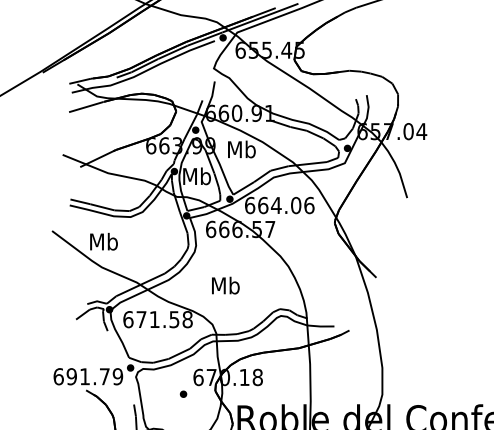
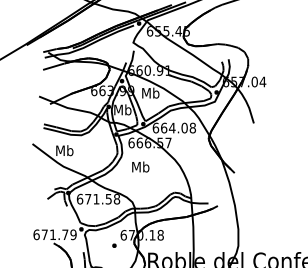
text: (308, 204) -> (192, 127), 664.06 -> 664.08
text: (225, 284) -> (140, 166), moved
text: (71, 376) -> (44, 234), 691.79 -> 671.79

